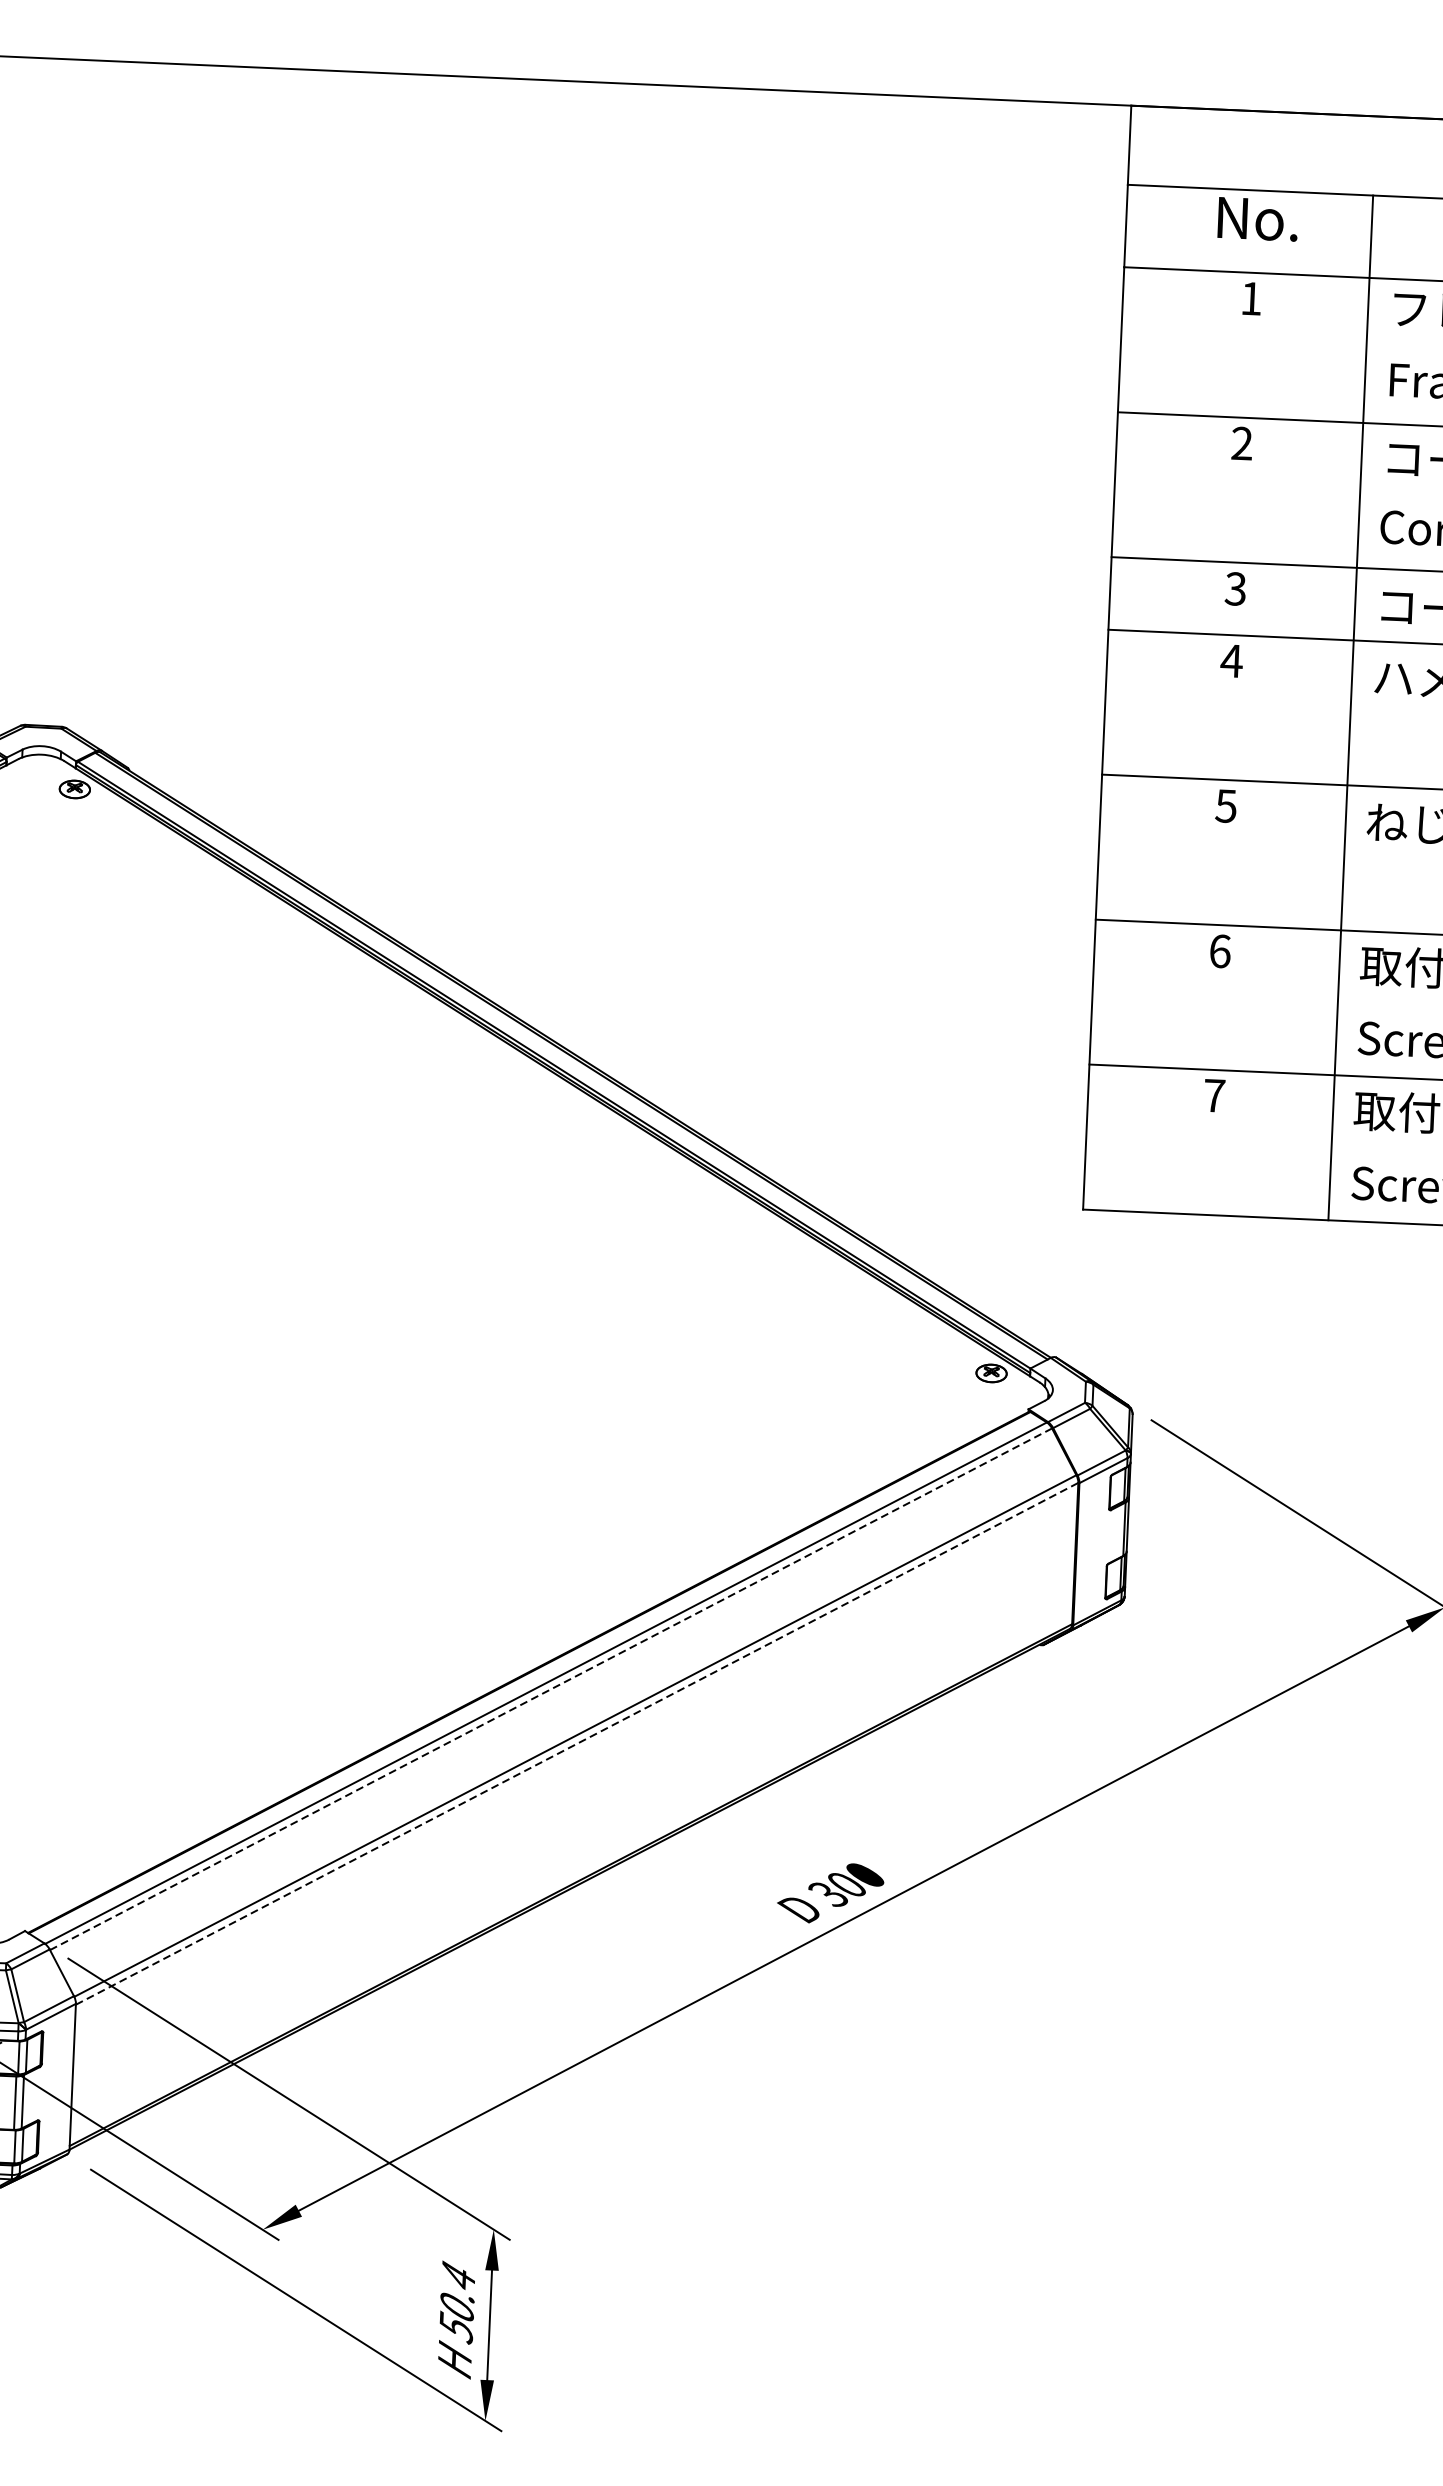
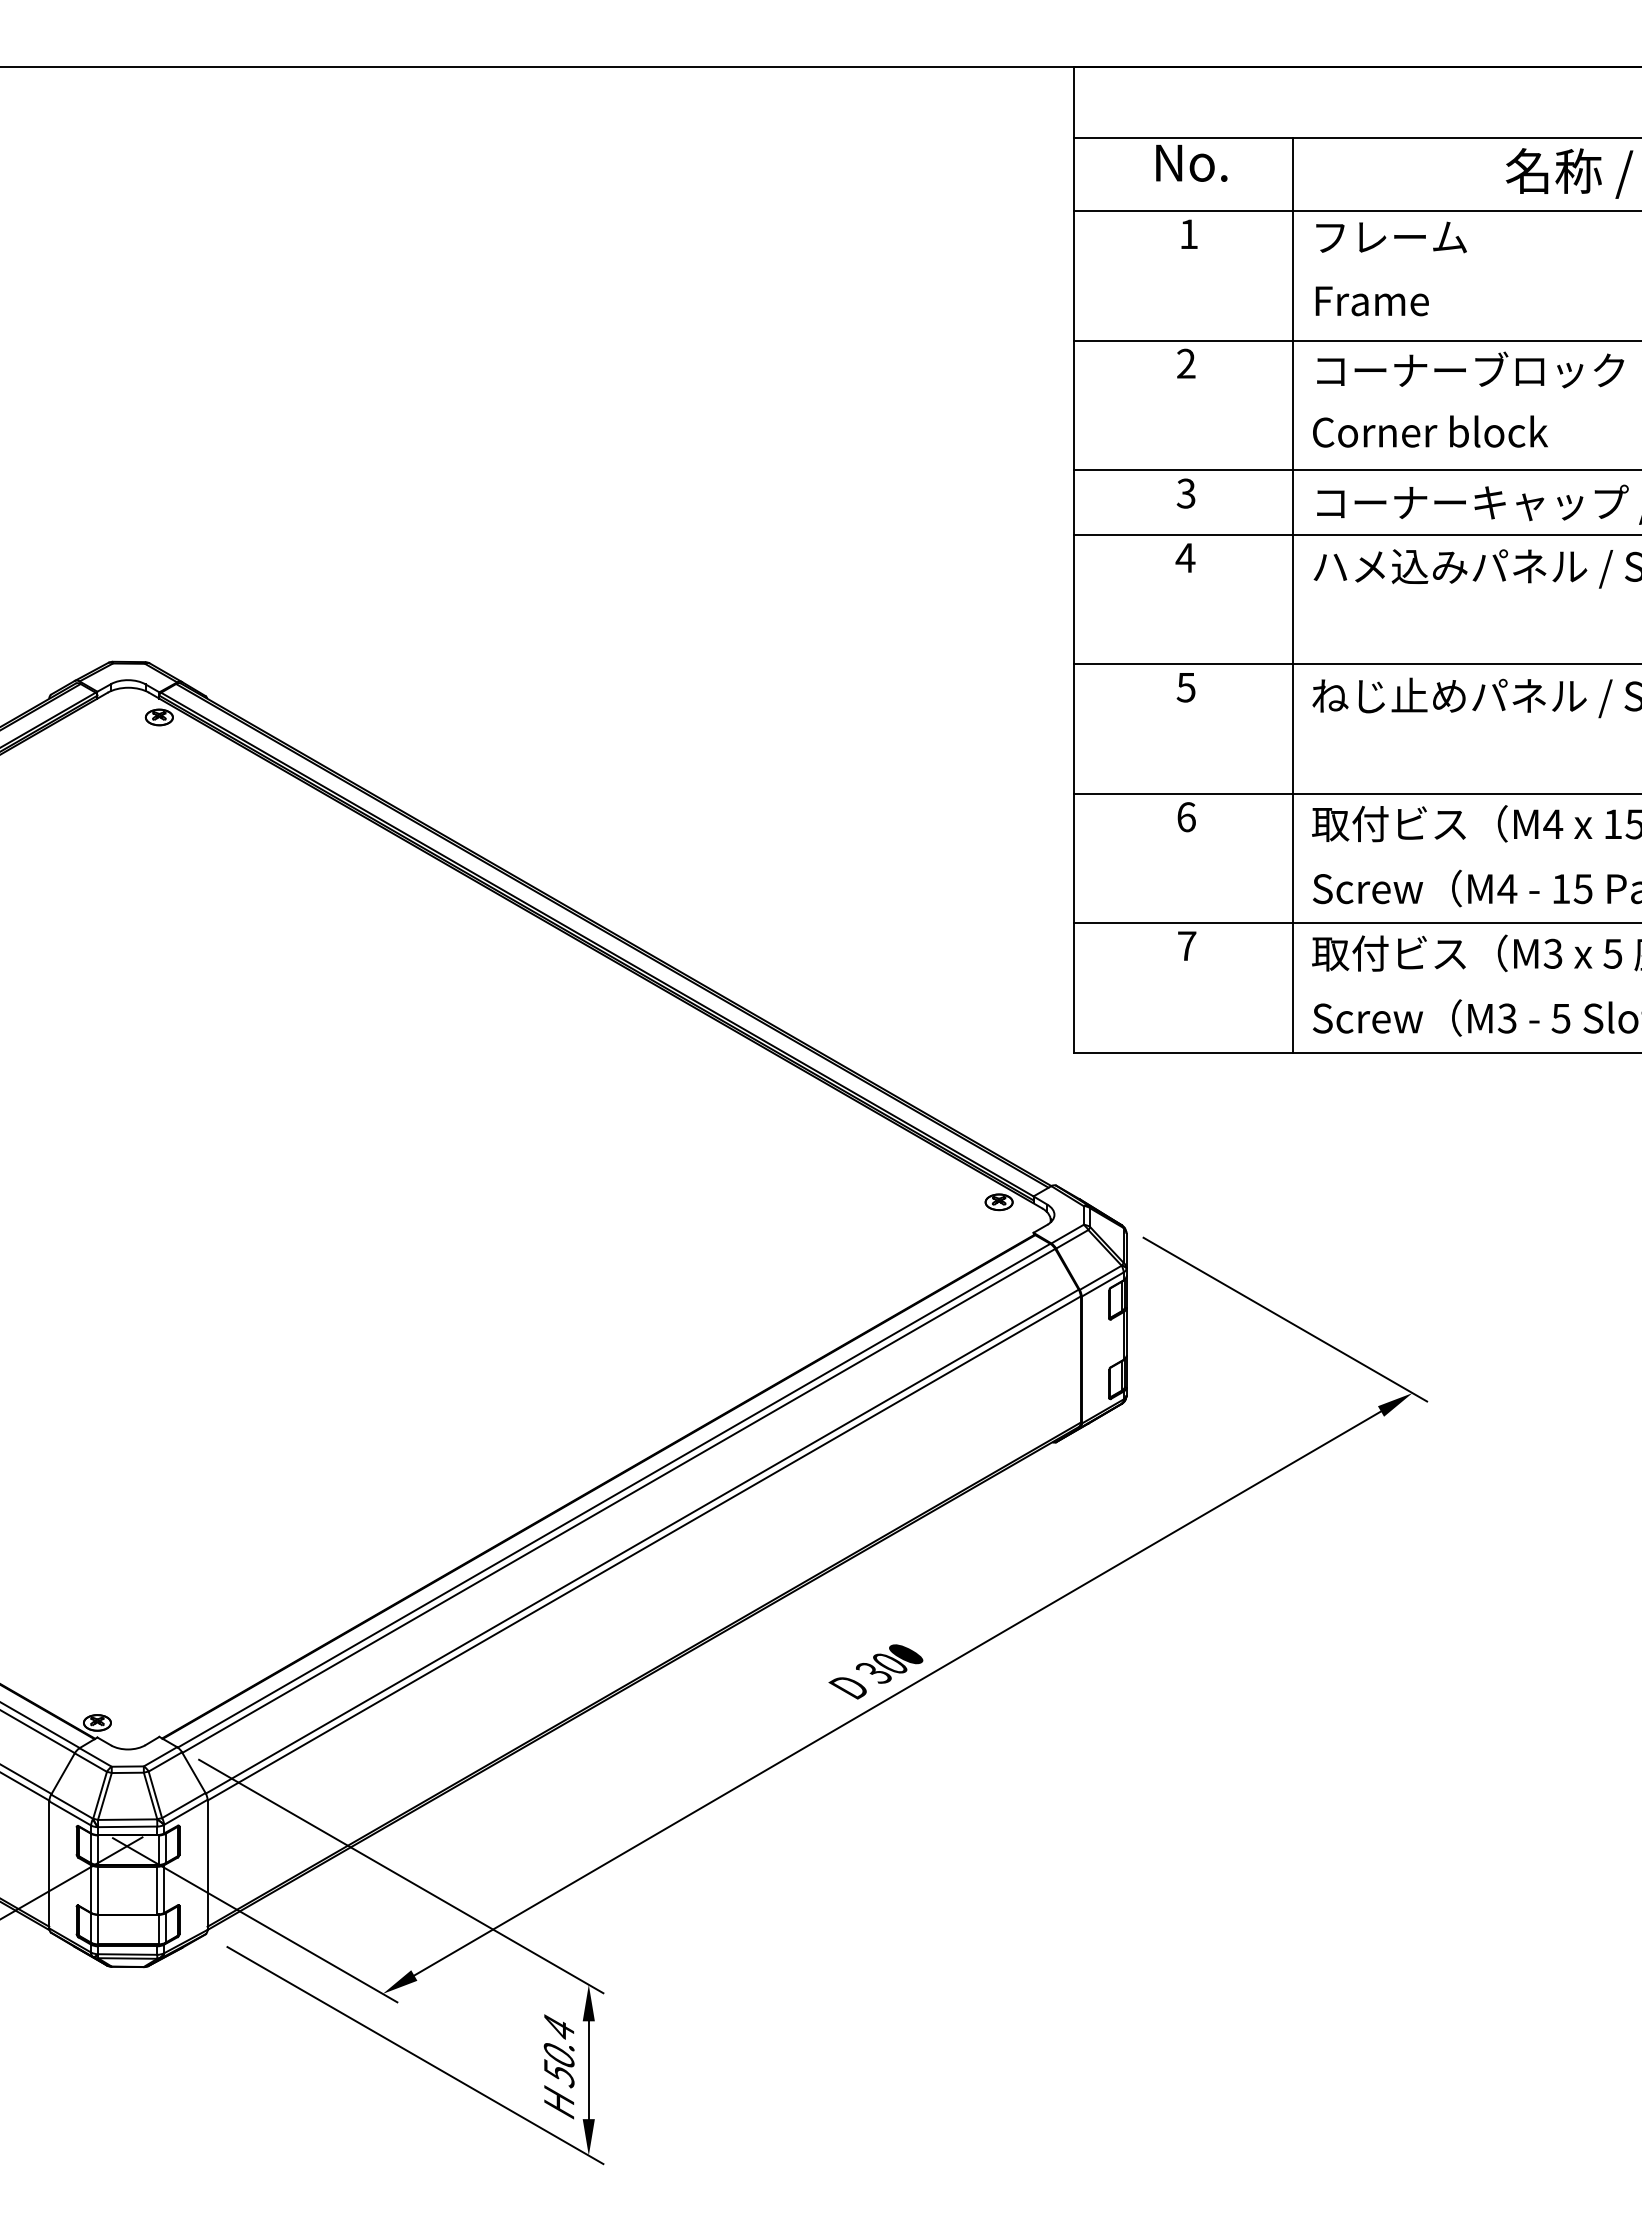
line: (550, 1688) -> (618, 1500), dashed -> solid
line: (577, 1743) -> (644, 1548), dashed -> solid

